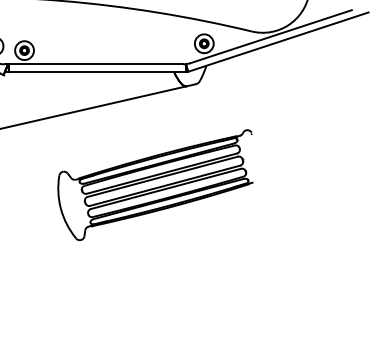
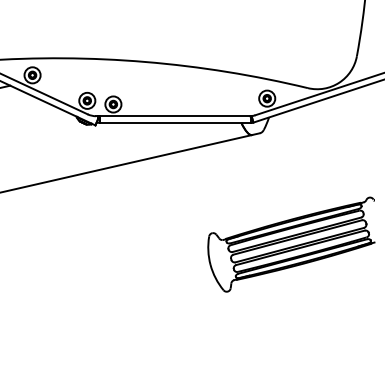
part: (155, 185) -> (291, 244), moved

